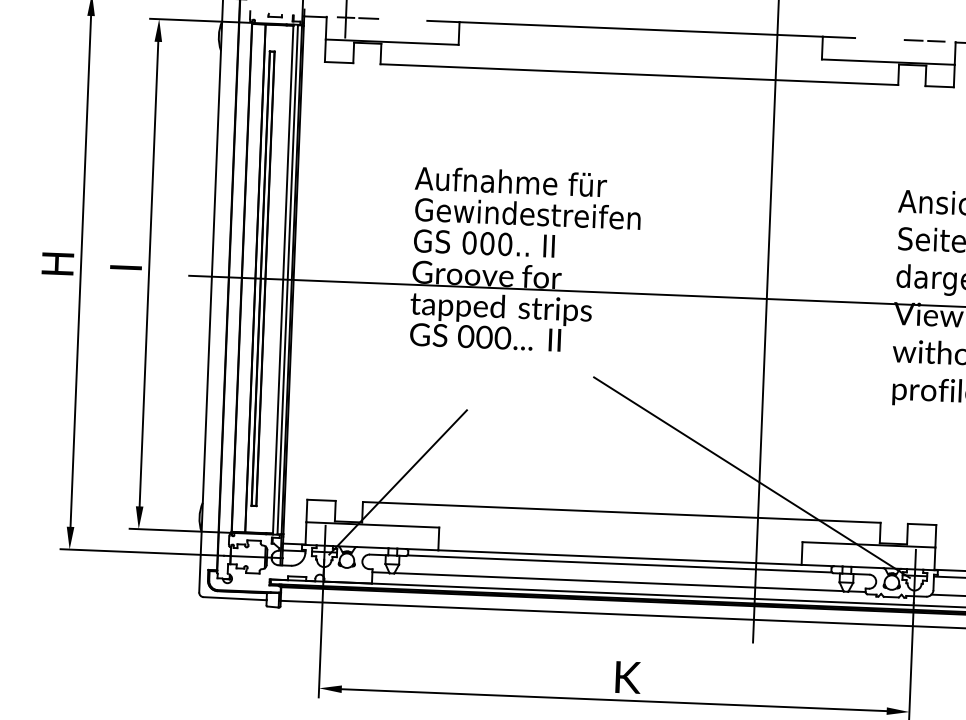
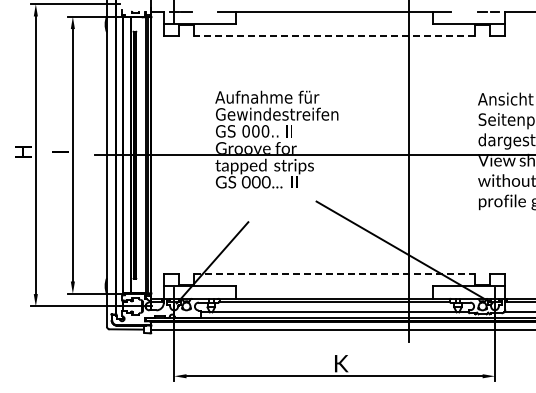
line: (639, 74) -> (334, 36), solid -> dashed
line: (621, 512) -> (334, 274), solid -> dashed

